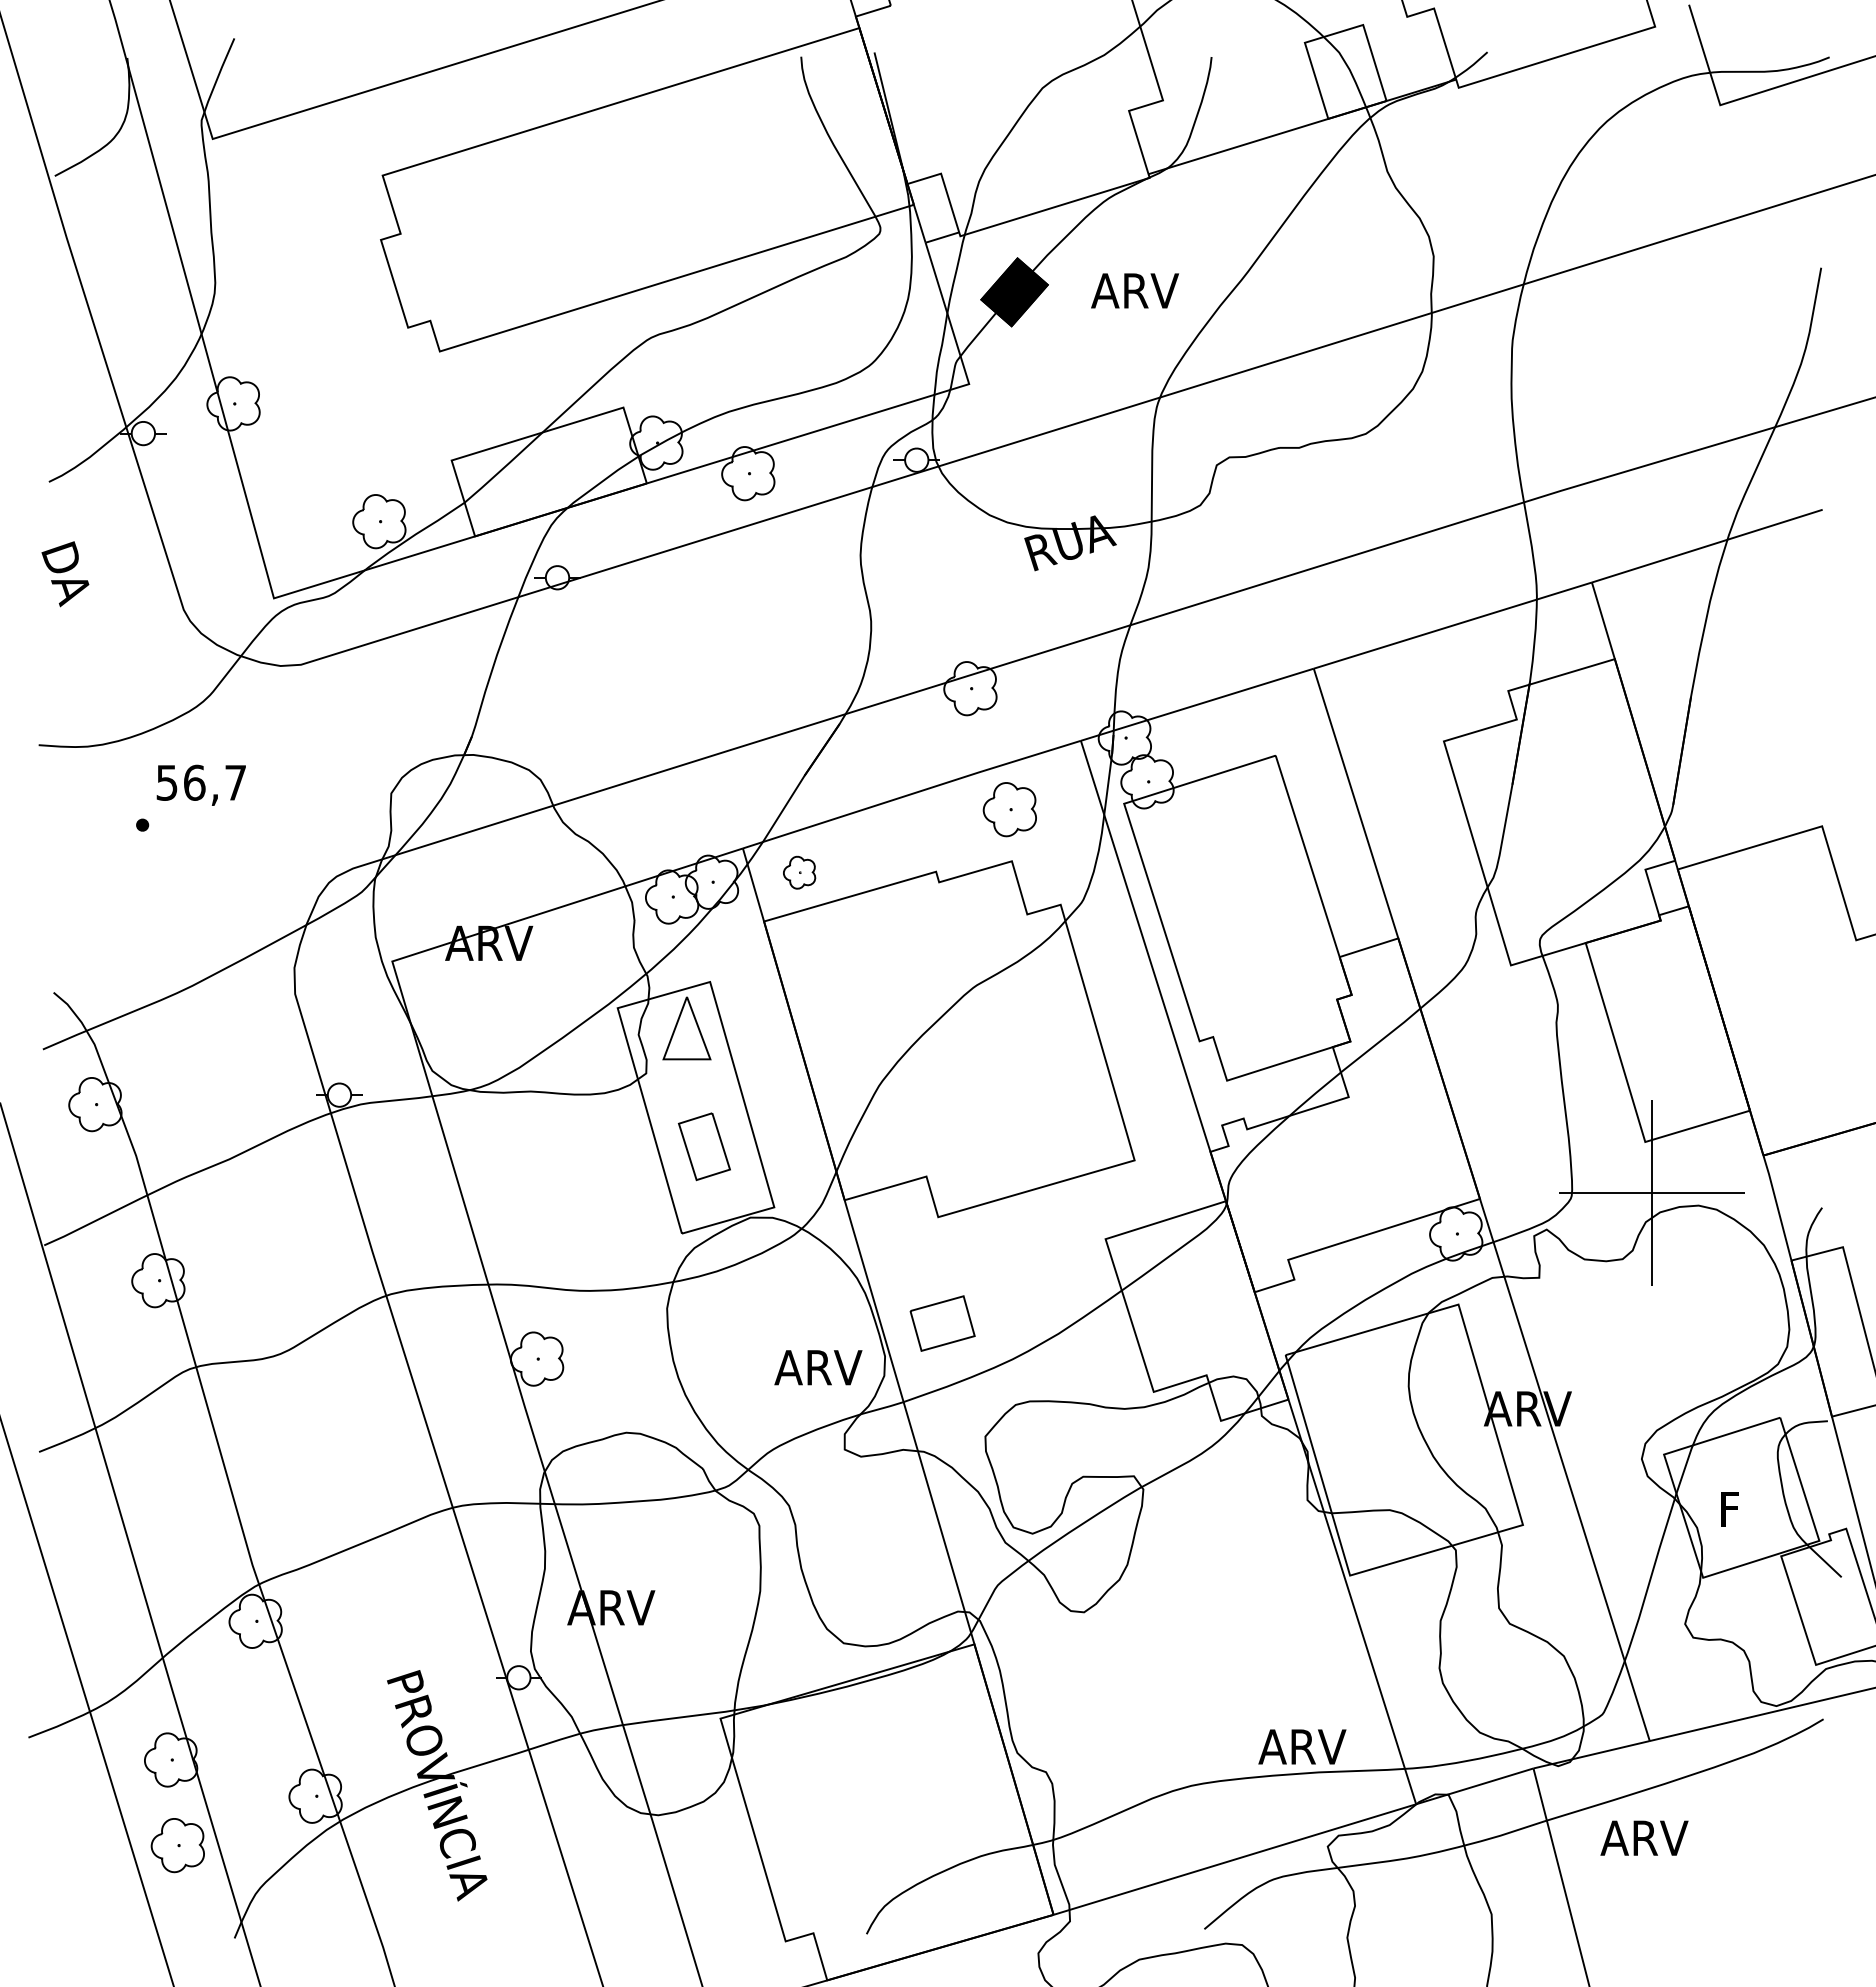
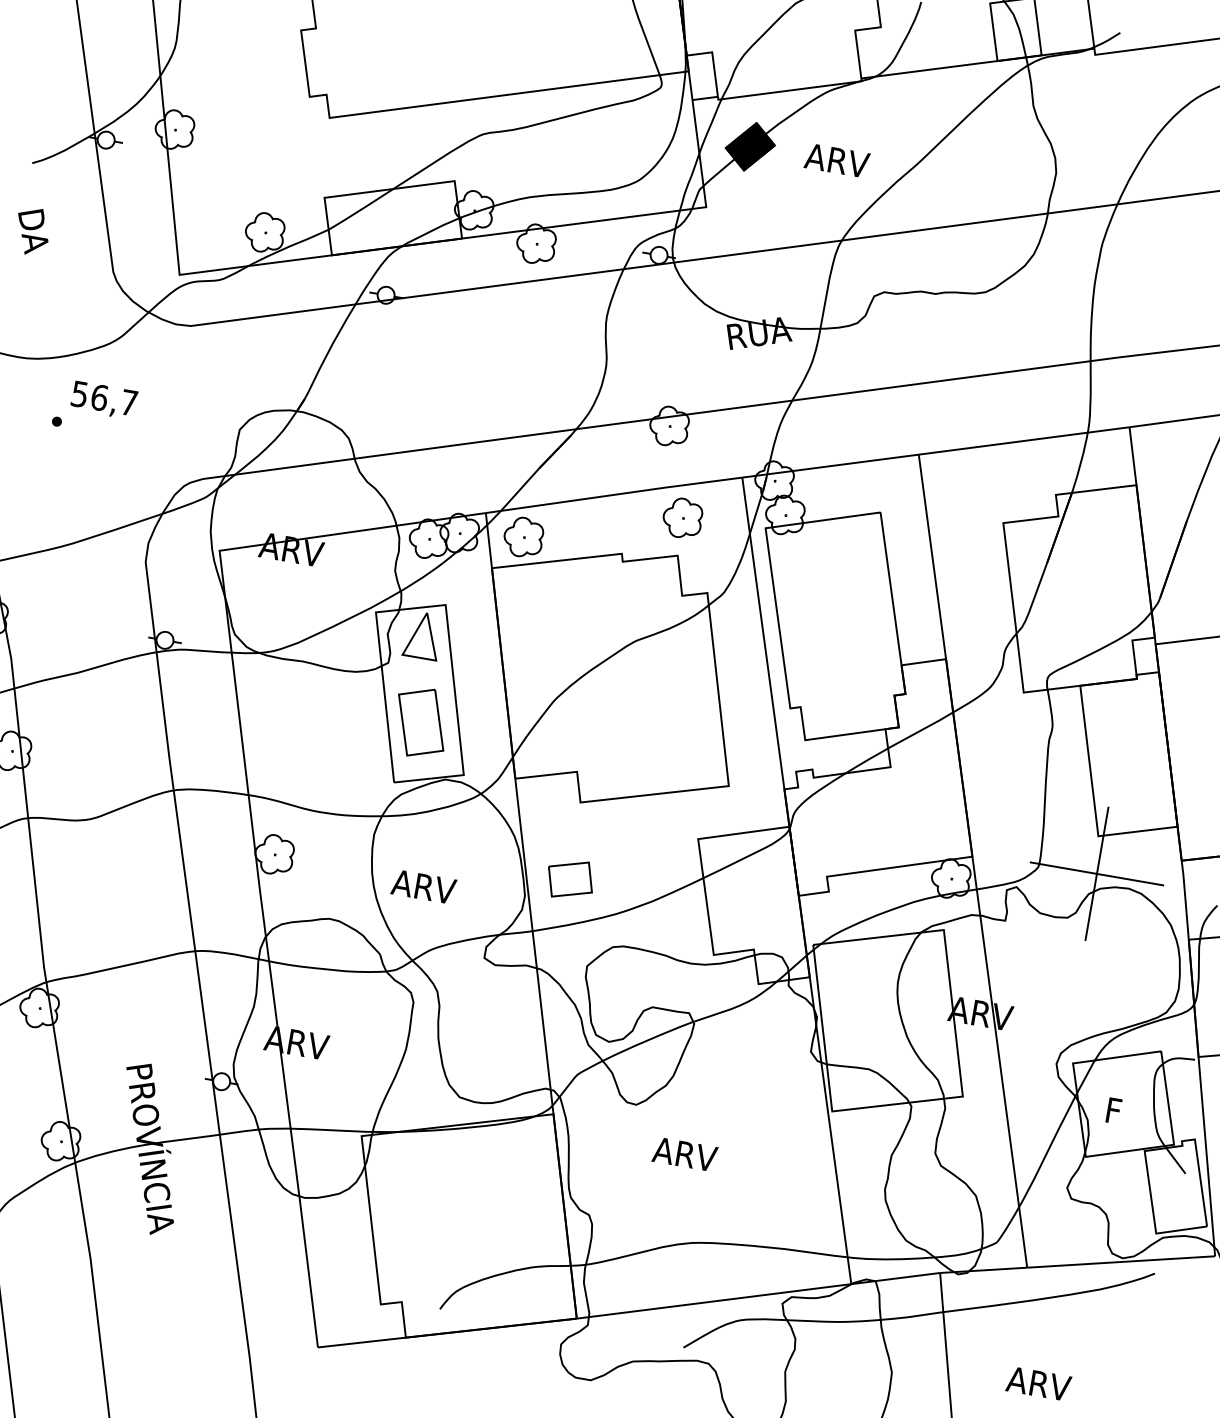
part: (799, 872) -> (523, 537), size x1.67
part: (704, 1146) -> (421, 722), size x1.43
text: (818, 1367) -> (423, 886), moved
text: (1302, 1746) -> (685, 1154), moved
text: (1644, 1837) -> (1038, 1383), moved

